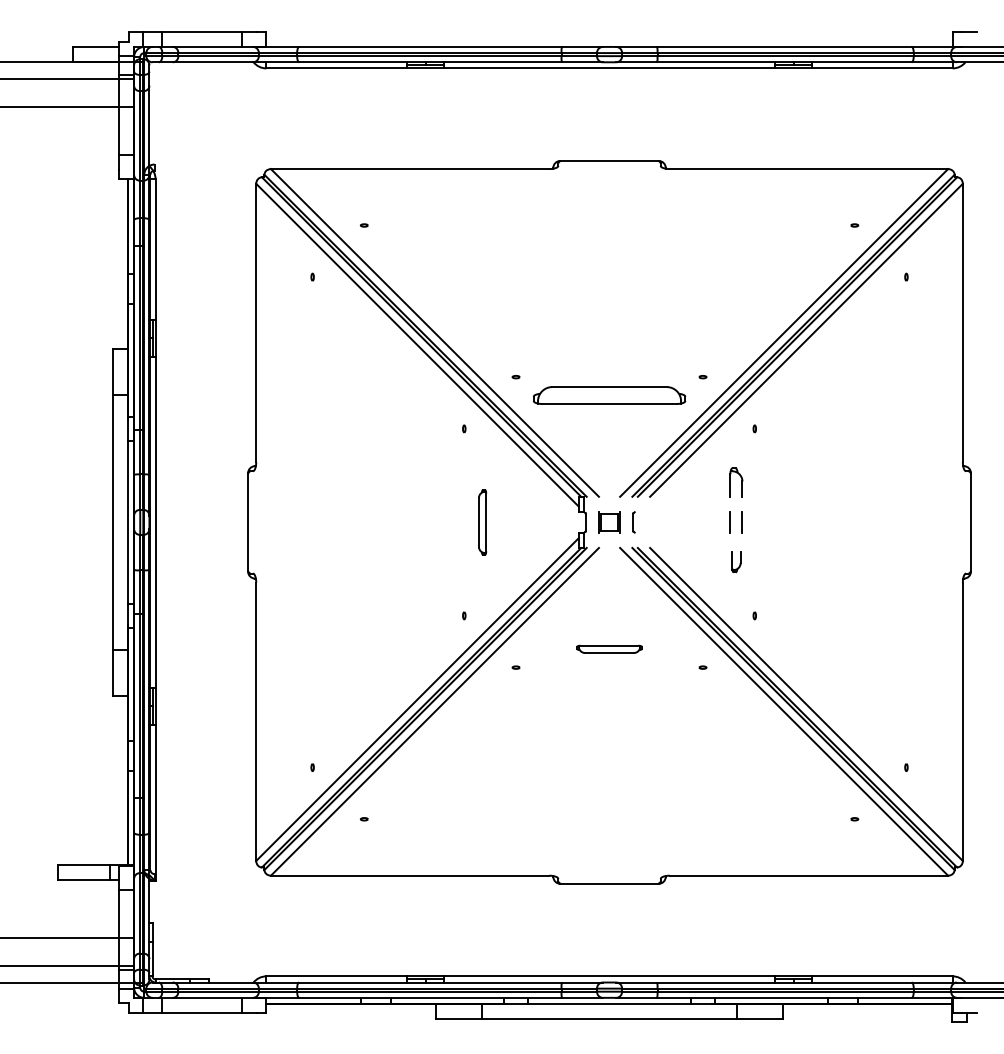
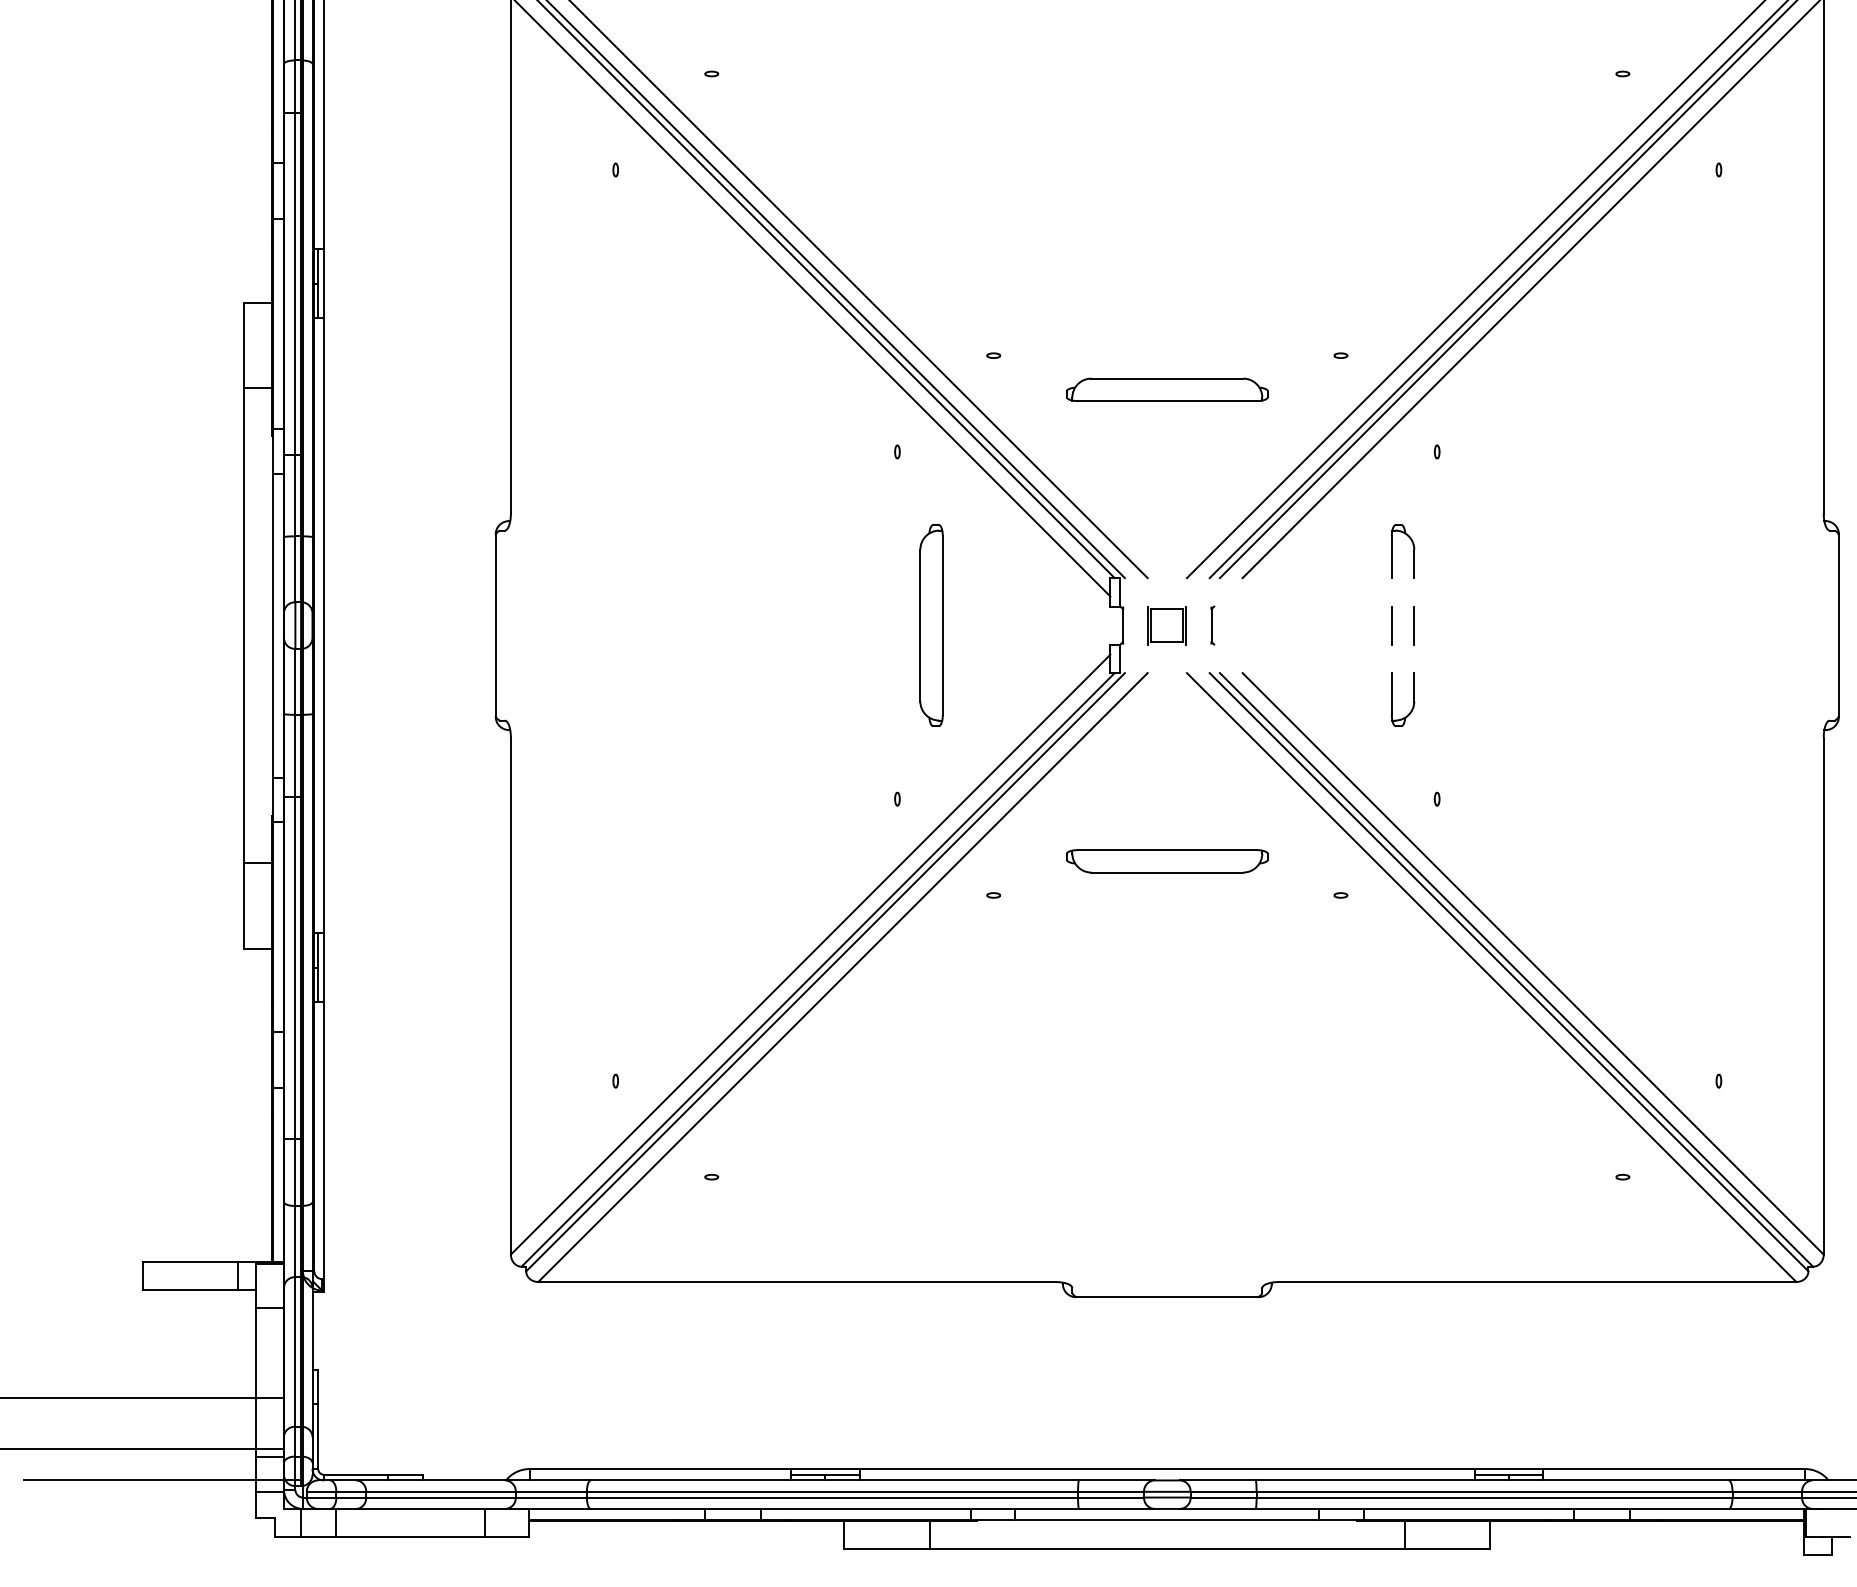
part: (609, 395) -> (1167, 389), size x0.71
part: (482, 522) -> (931, 625), size x1.67
part: (736, 562) -> (1403, 700), size x1.43
part: (609, 649) -> (1167, 861), size x1.67

